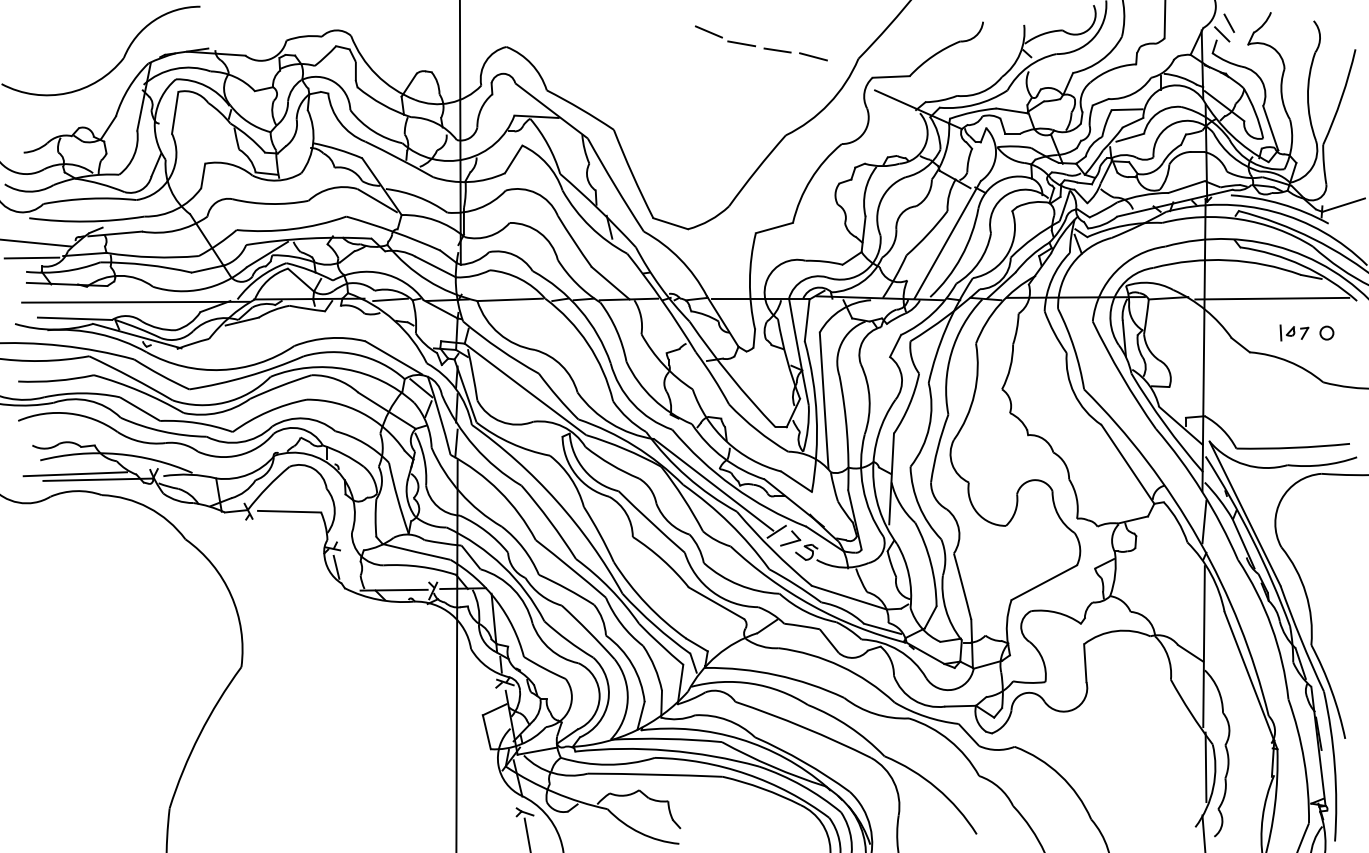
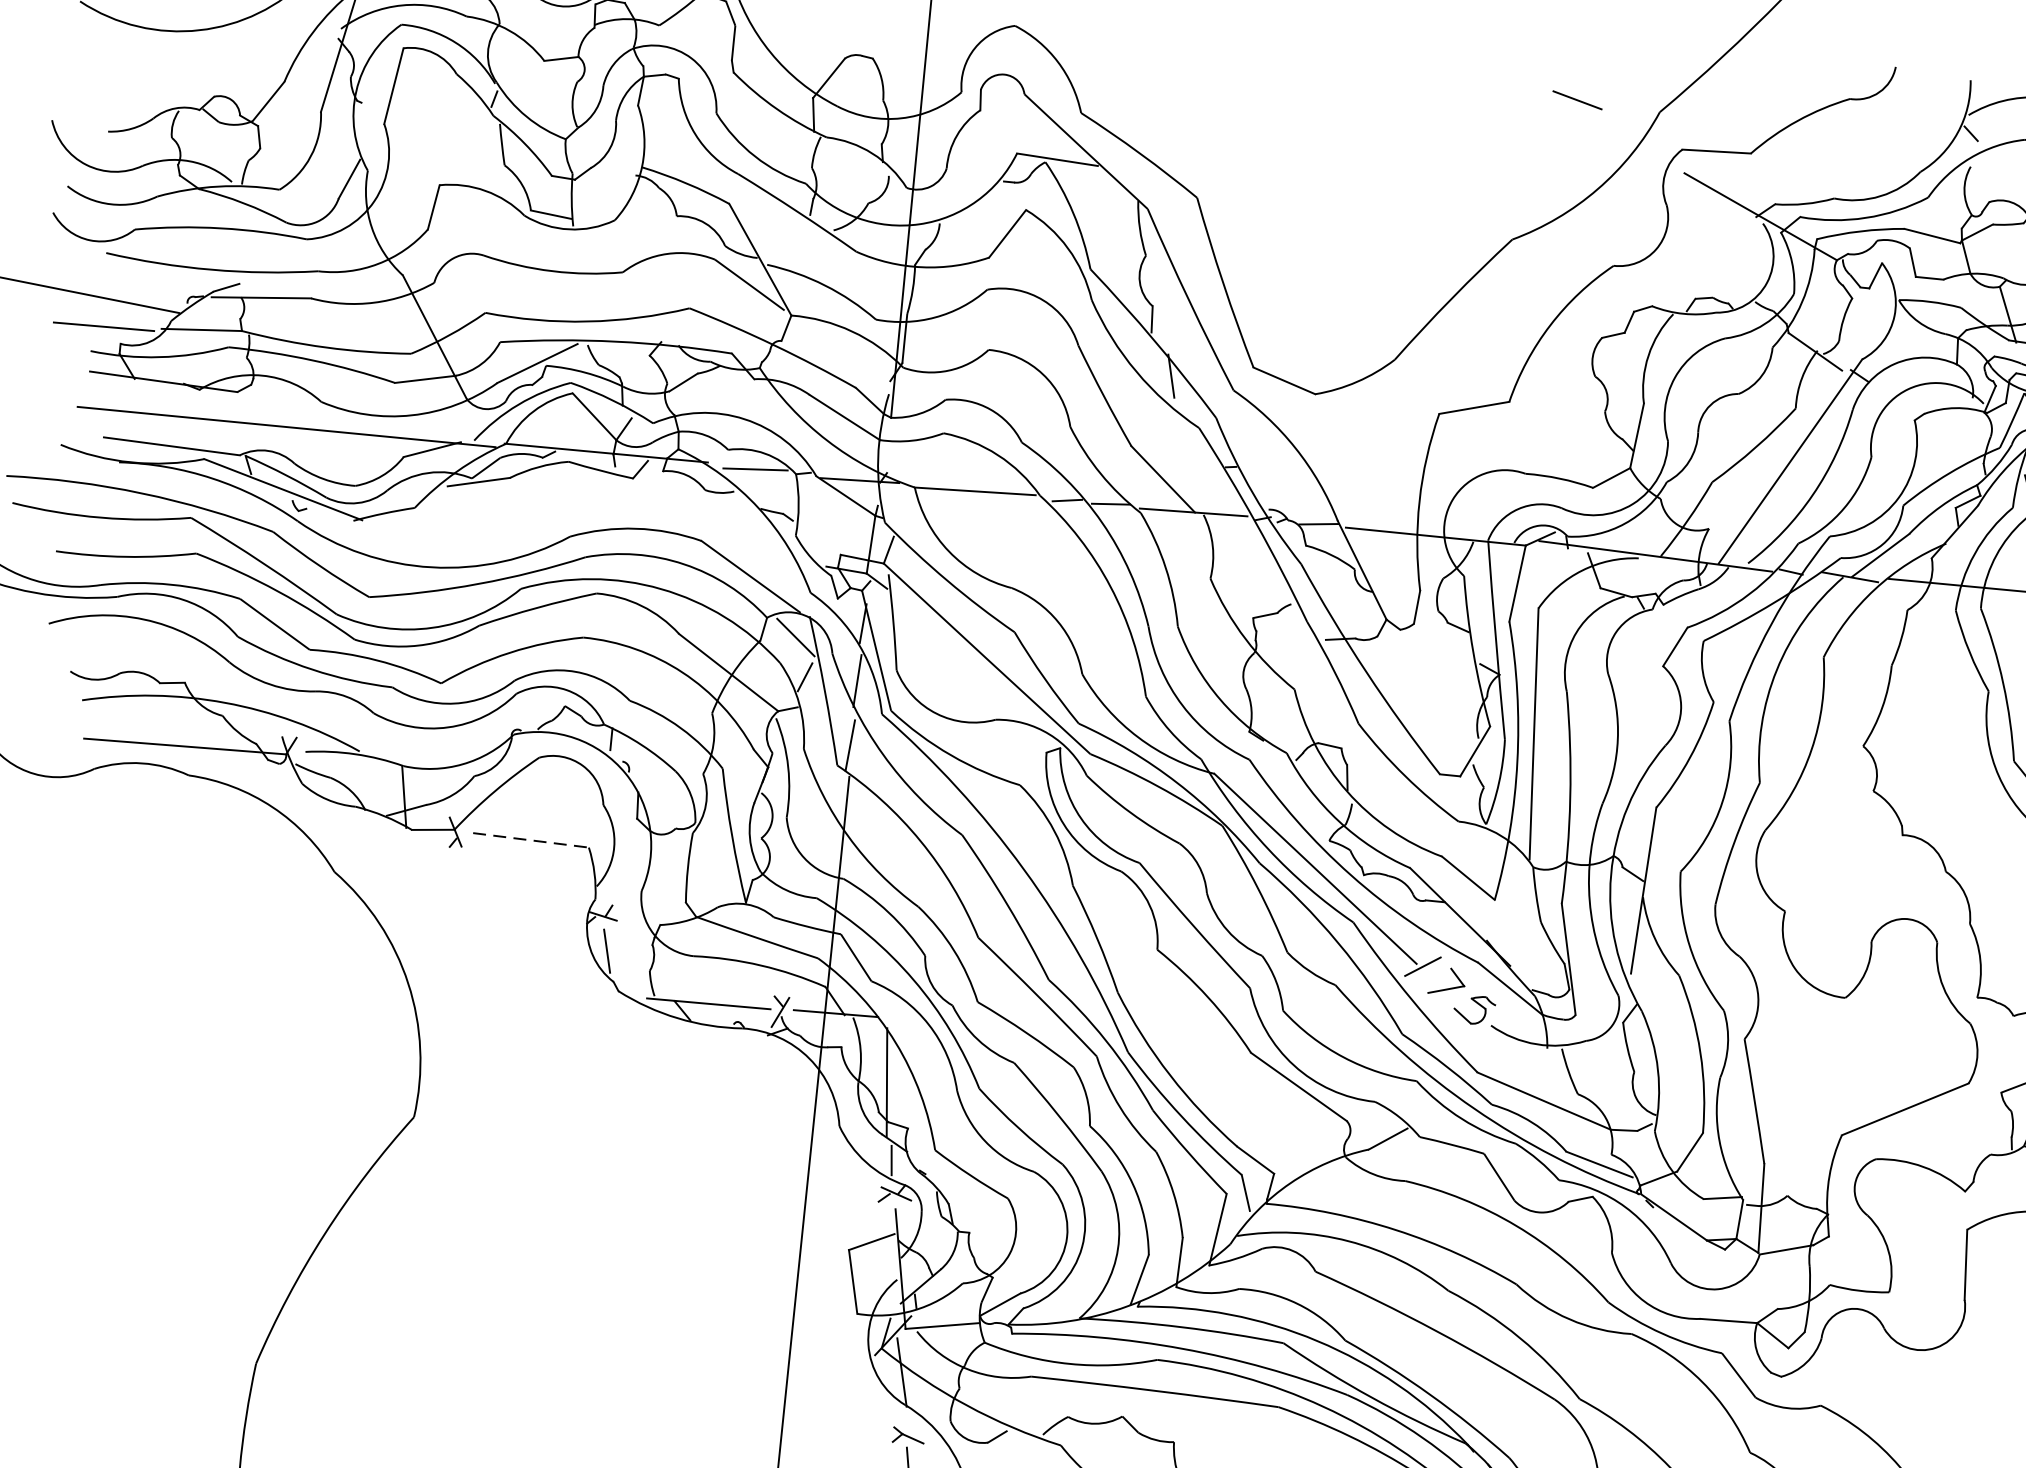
line: (708, 31) -> (1389, 34), removed
line: (741, 43) -> (1447, 62), removed
line: (777, 50) -> (1512, 82), removed
line: (75, 474) -> (144, 732), removed
line: (289, 511) -> (530, 839), solid -> dashed

